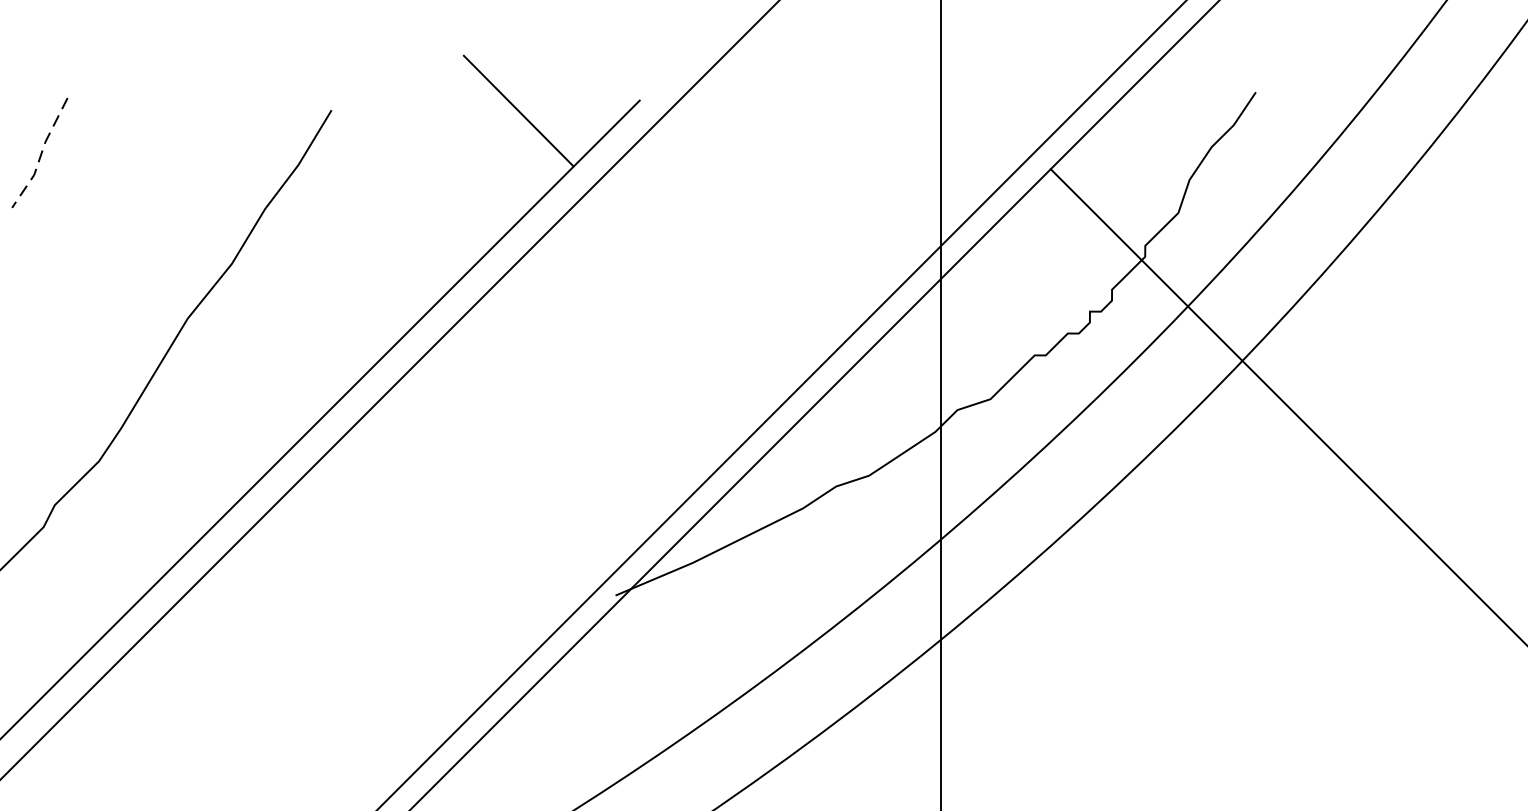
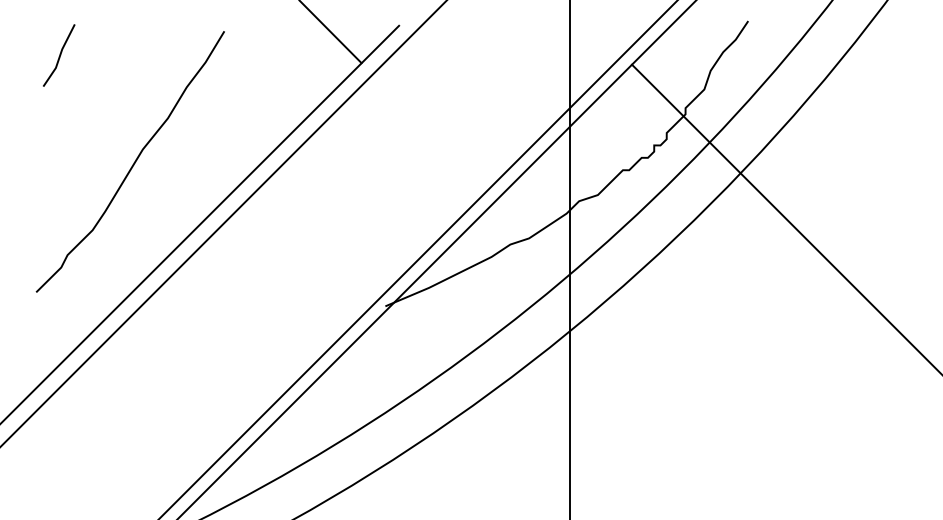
line: (40, 154) -> (59, 56), dashed -> solid

